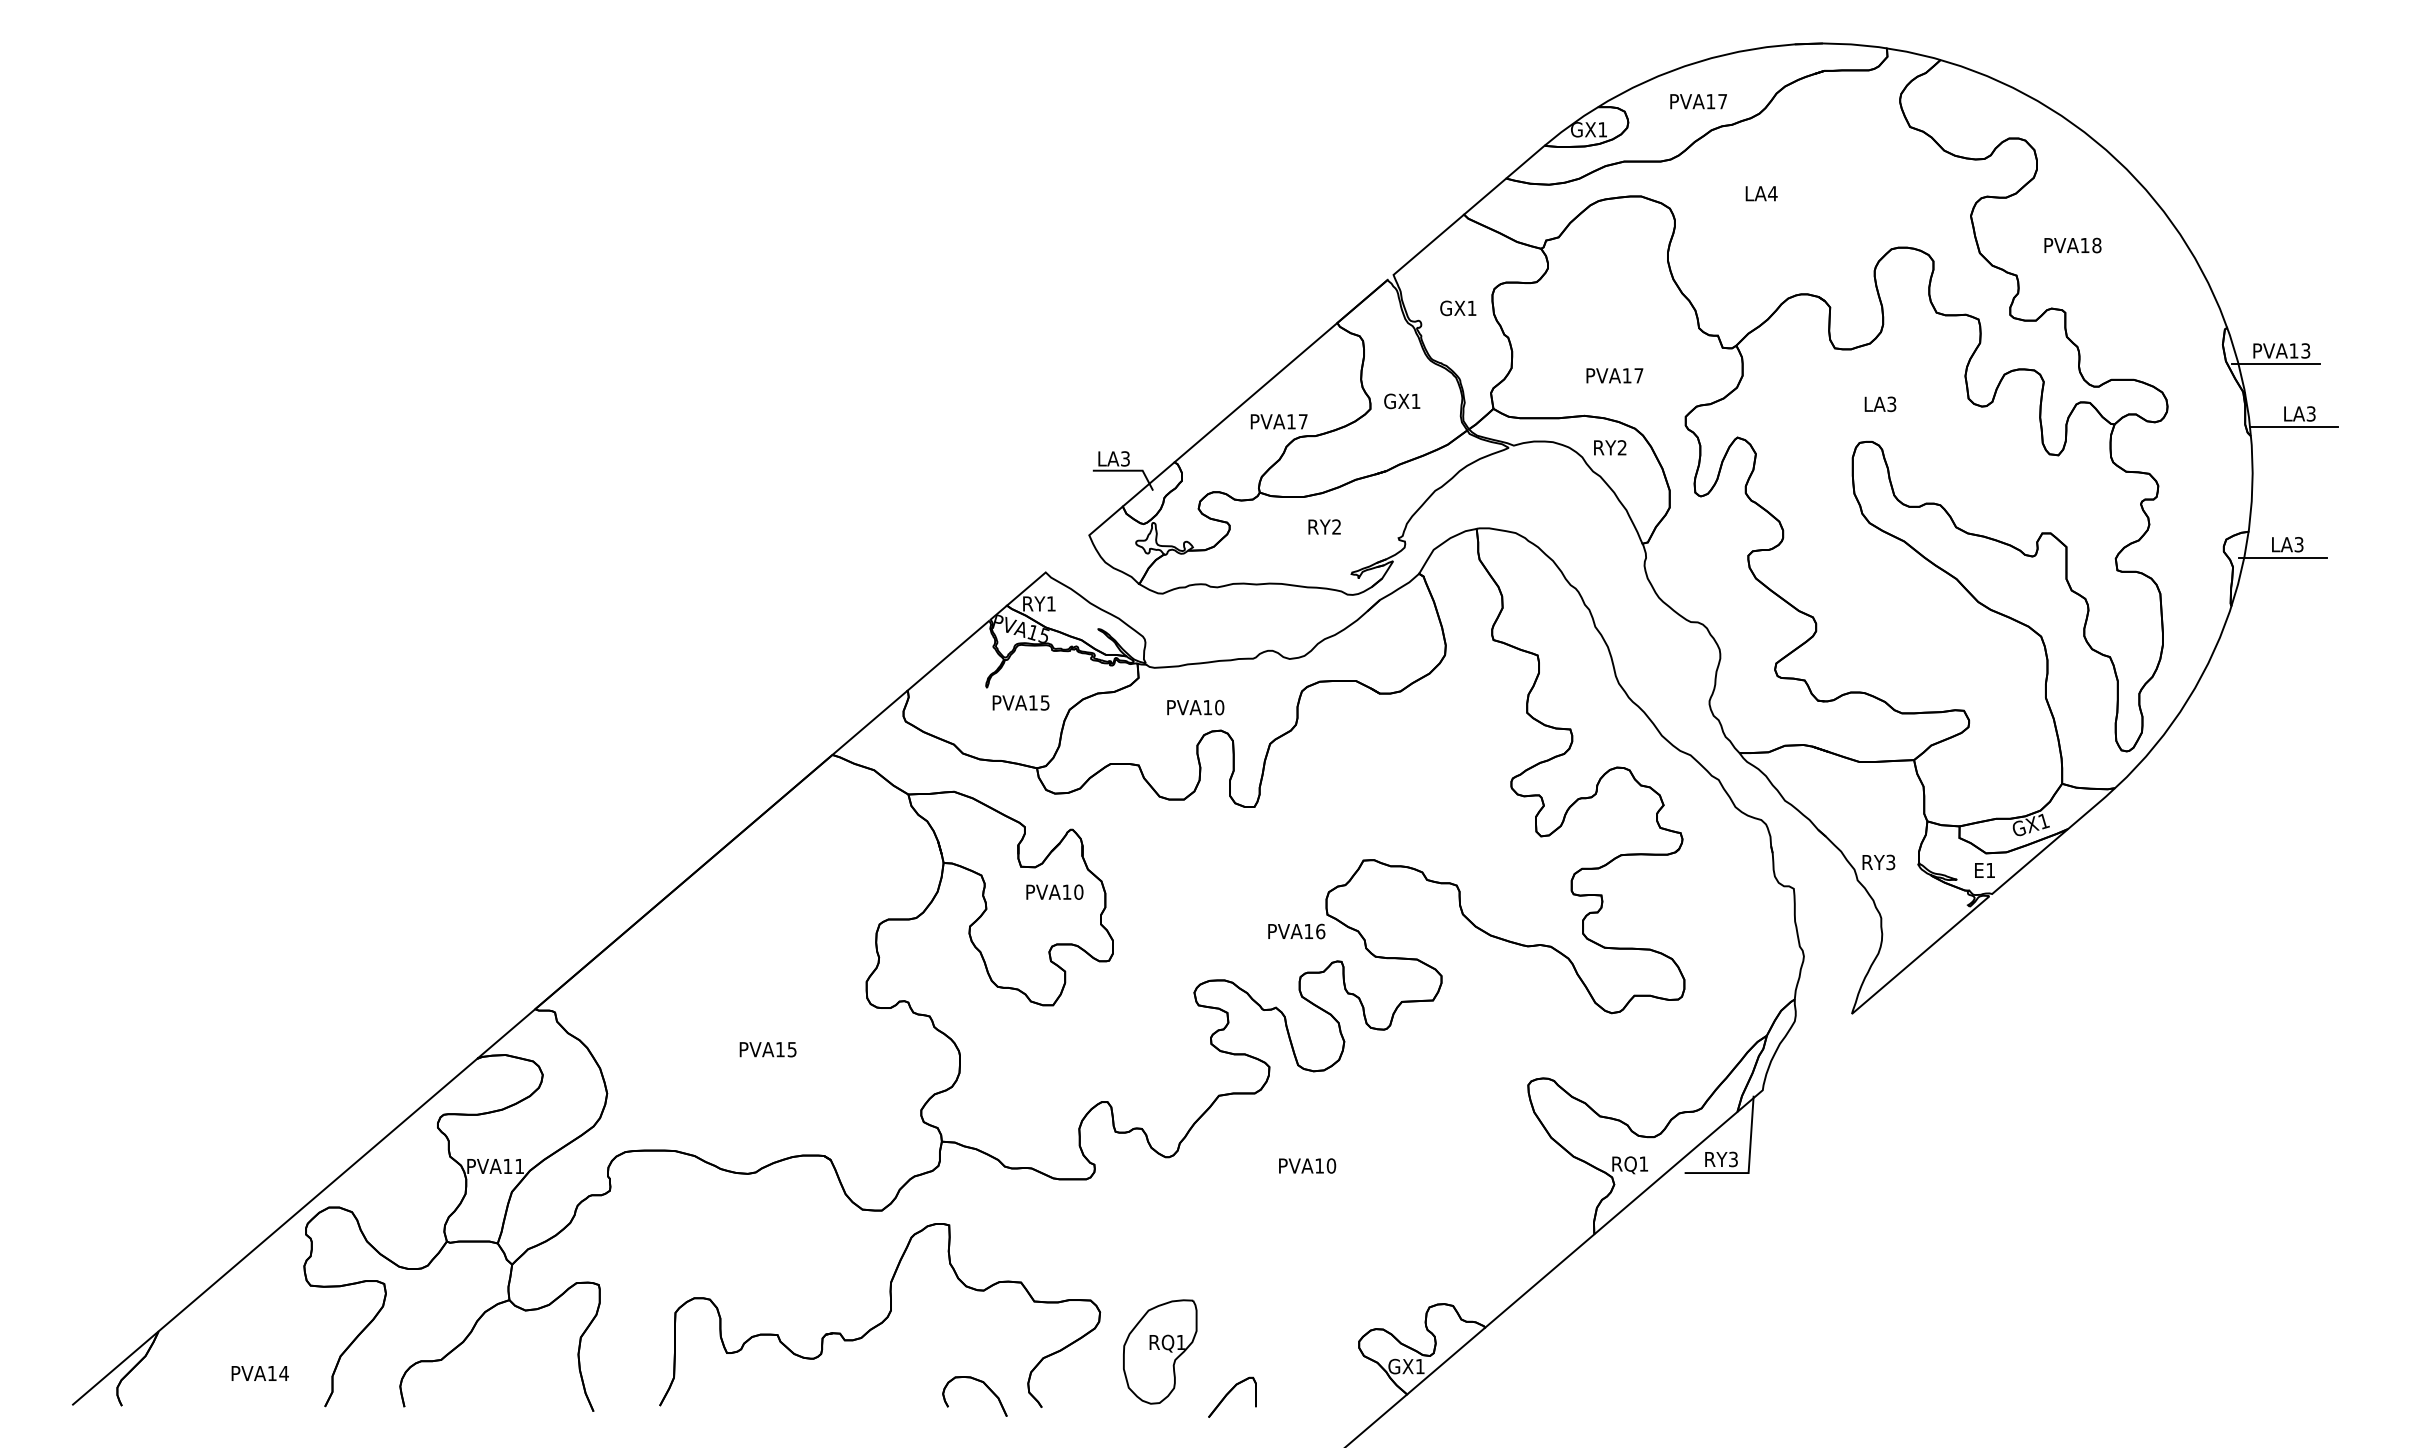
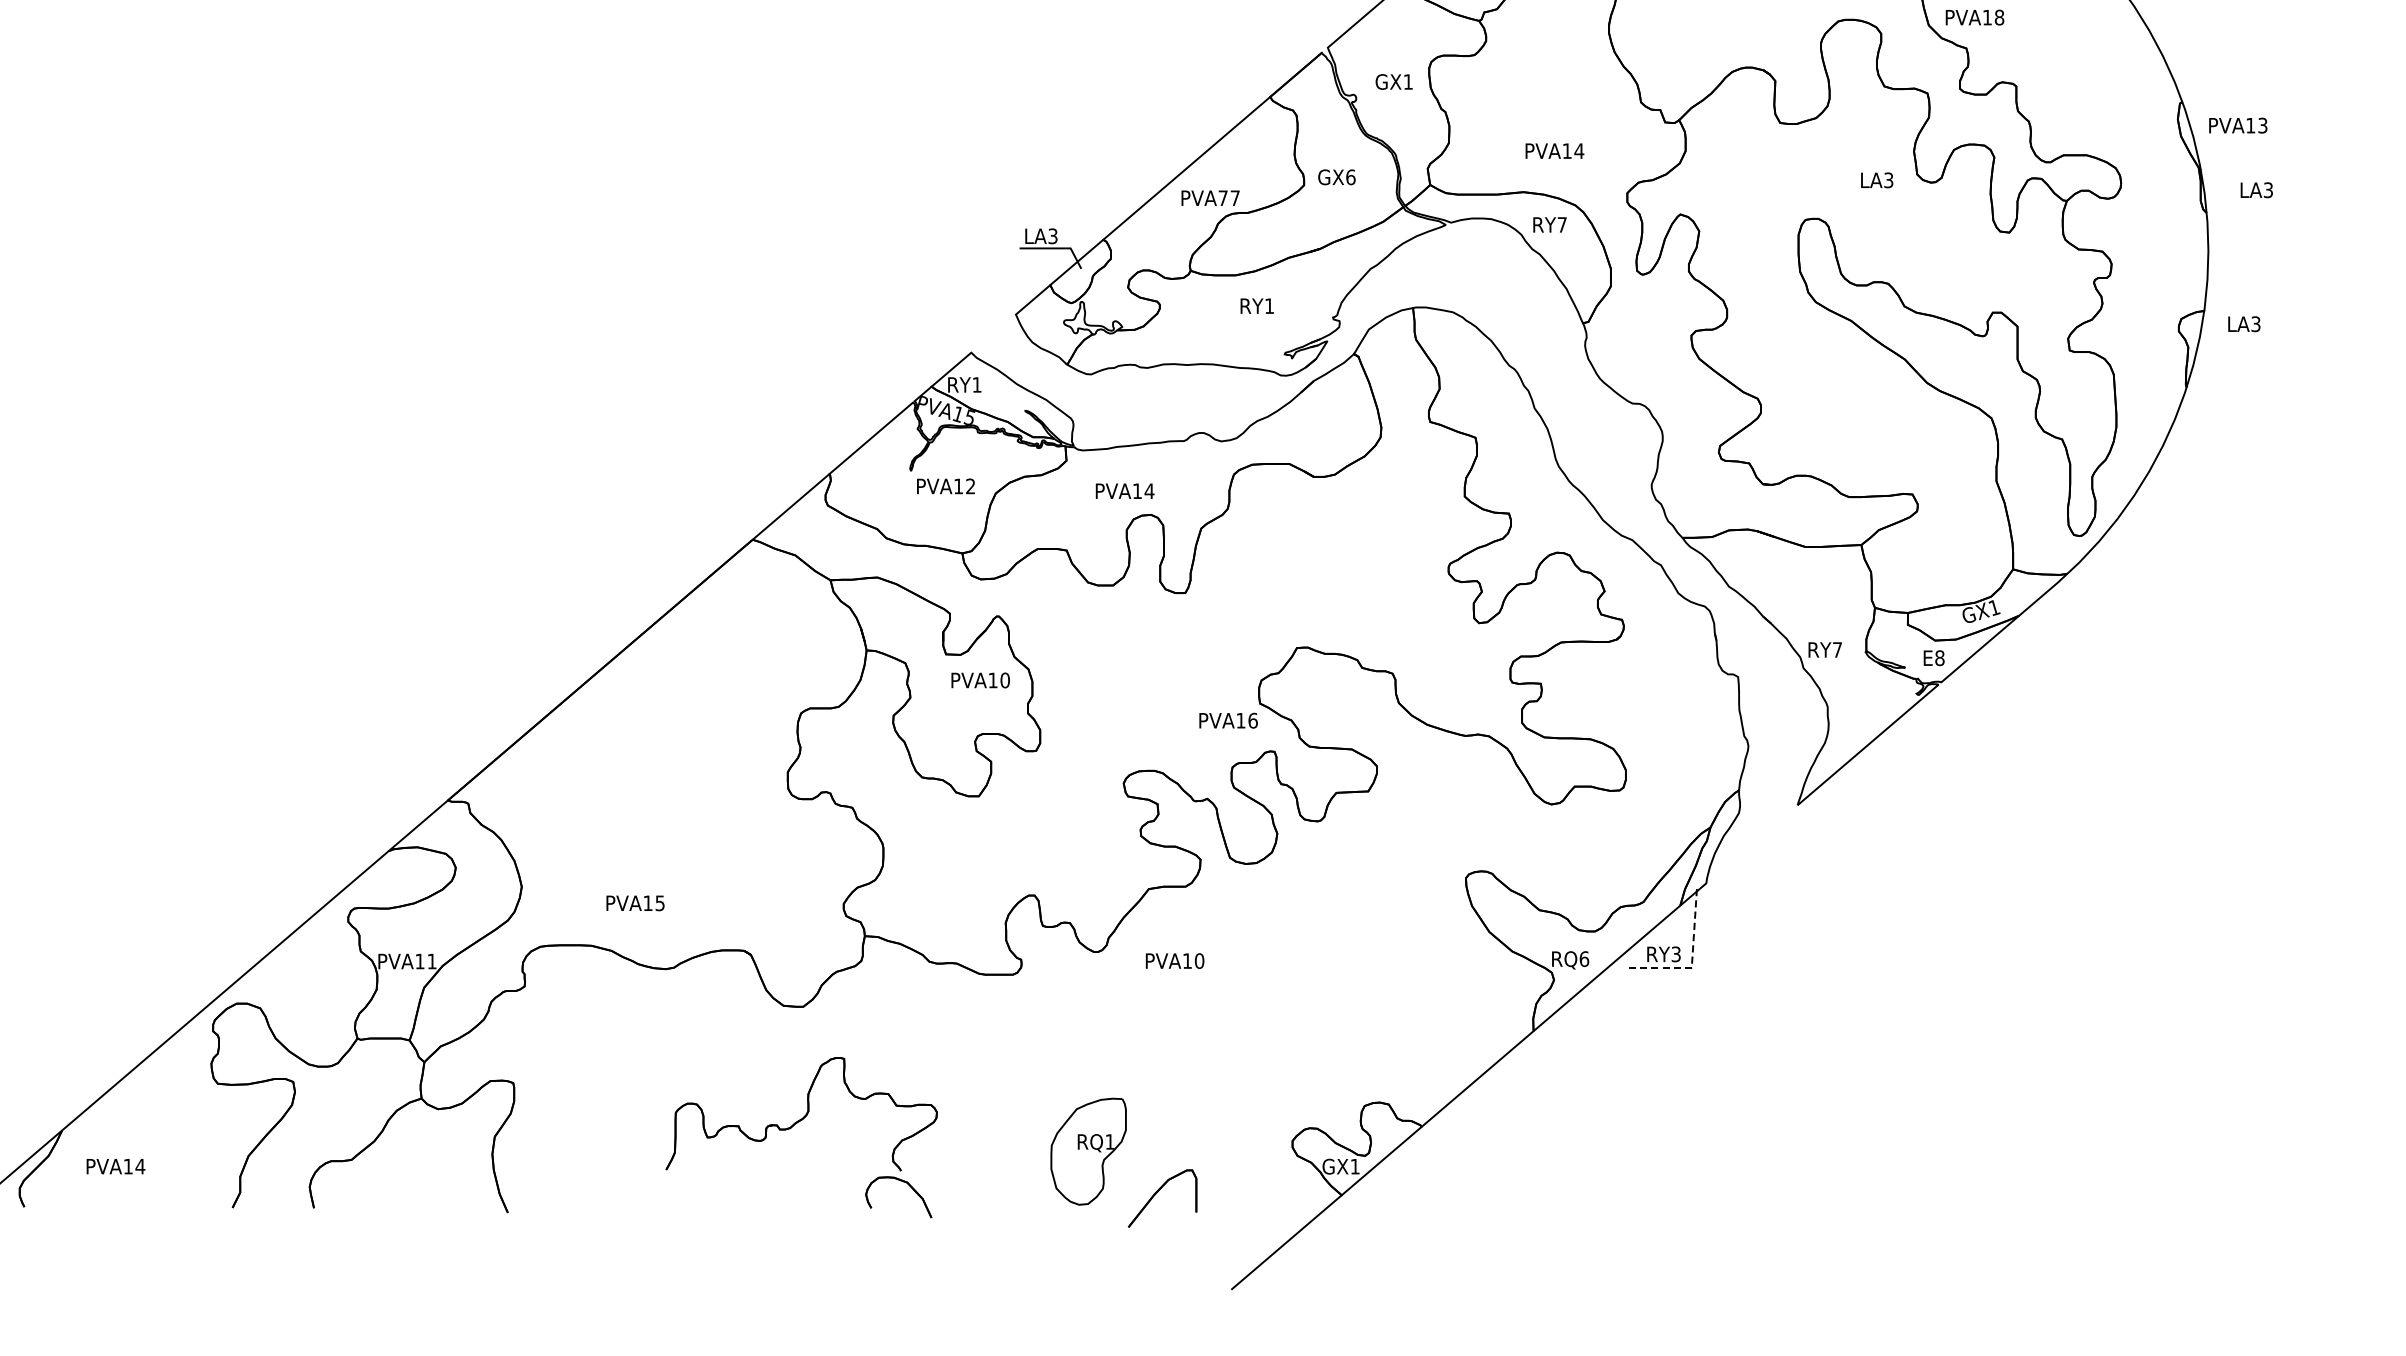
text: (2072, 245) -> (1974, 17), moved
line: (2275, 364) -> (2231, 139), removed
text: (1638, 375) -> (1578, 150), PVA17 -> PVA14
text: (1415, 401) -> (1350, 177), GX1 -> GX6
text: (1880, 404) -> (1877, 180), moved
text: (1291, 421) -> (1223, 197), PVA17 -> PVA77
line: (2293, 426) -> (2250, 203), removed
text: (1621, 447) -> (1561, 224), RY2 -> RY7
text: (1336, 526) -> (1269, 305), RY2 -> RY1
line: (2282, 557) -> (2238, 337), removed
text: (1044, 702) -> (970, 485), PVA15 -> PVA12
text: (1219, 707) -> (1149, 491), PVA10 -> PVA14
text: (1890, 862) -> (1837, 649), RY3 -> RY7
text: (1990, 870) -> (1939, 658), E1 -> E8
text: (767, 1049) -> (634, 903), moved
text: (1643, 1163) -> (1584, 958), RQ1 -> RQ6
text: (1307, 1165) -> (1175, 960), moved
line: (1749, 1167) -> (1692, 962), solid -> dashed
part: (880, 1315) -> (801, 1114), size x0.6
text: (259, 1373) -> (115, 1166), moved
part: (1232, 1396) -> (1162, 1197), size x1.4

